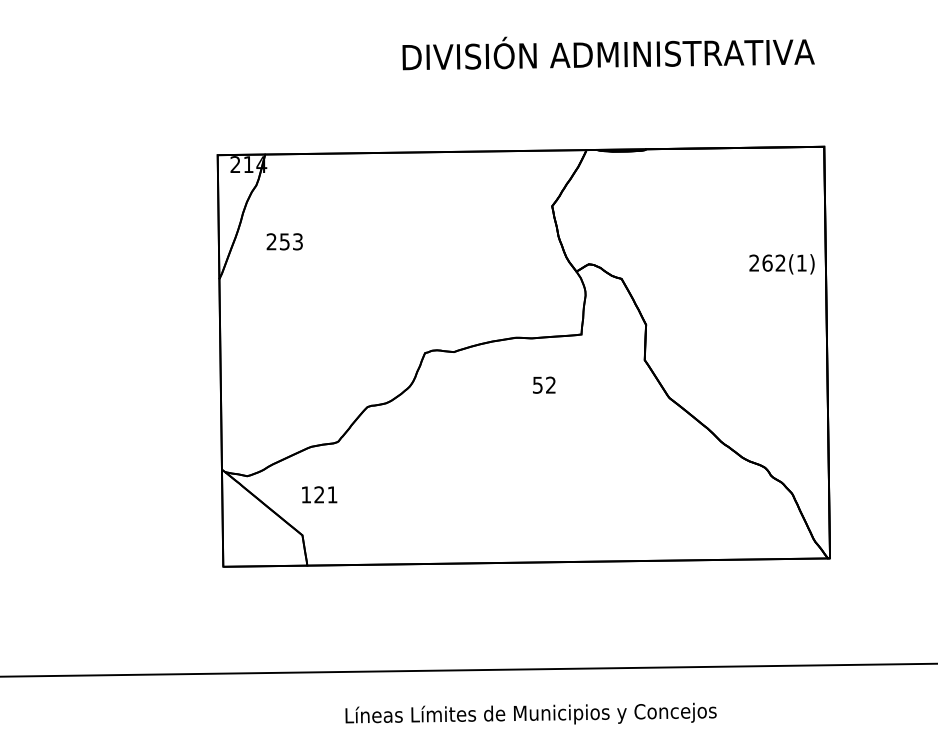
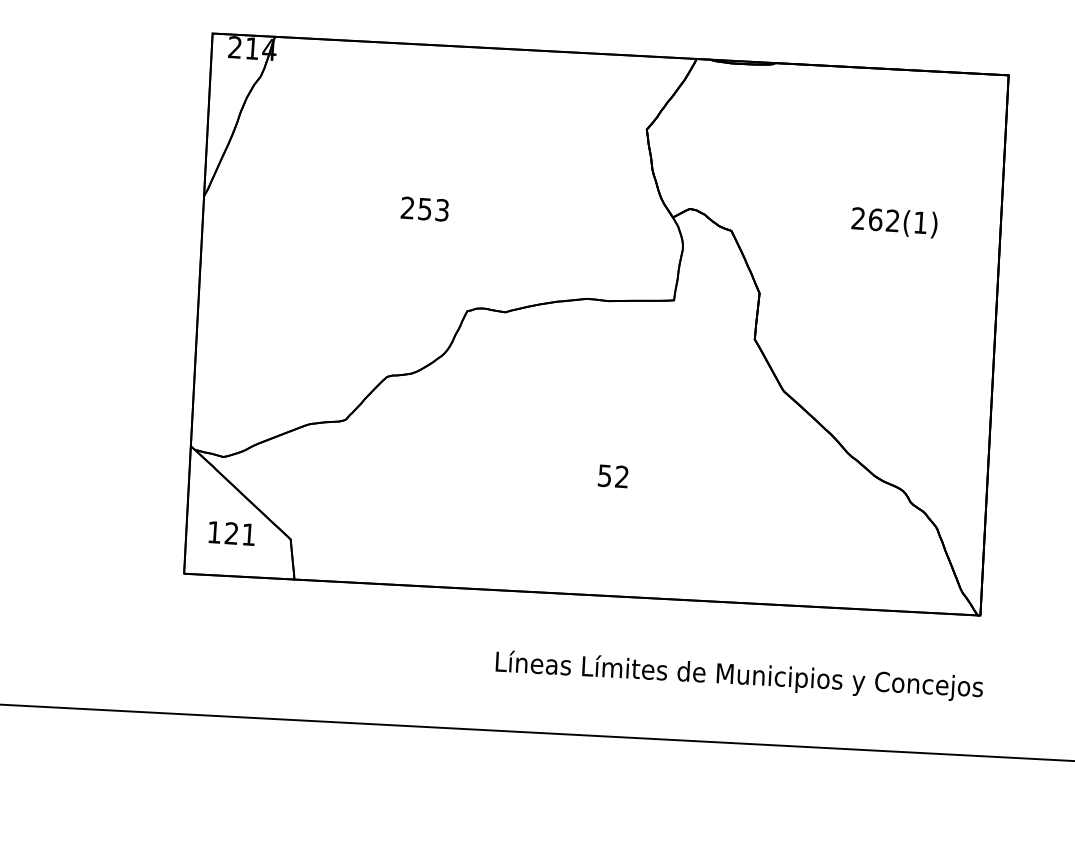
text: (284, 241) -> (424, 208), moved
text: (781, 264) -> (893, 222), moved
text: (544, 384) -> (613, 475), moved
text: (319, 494) -> (231, 533), moved
text: (530, 713) -> (738, 674), moved

